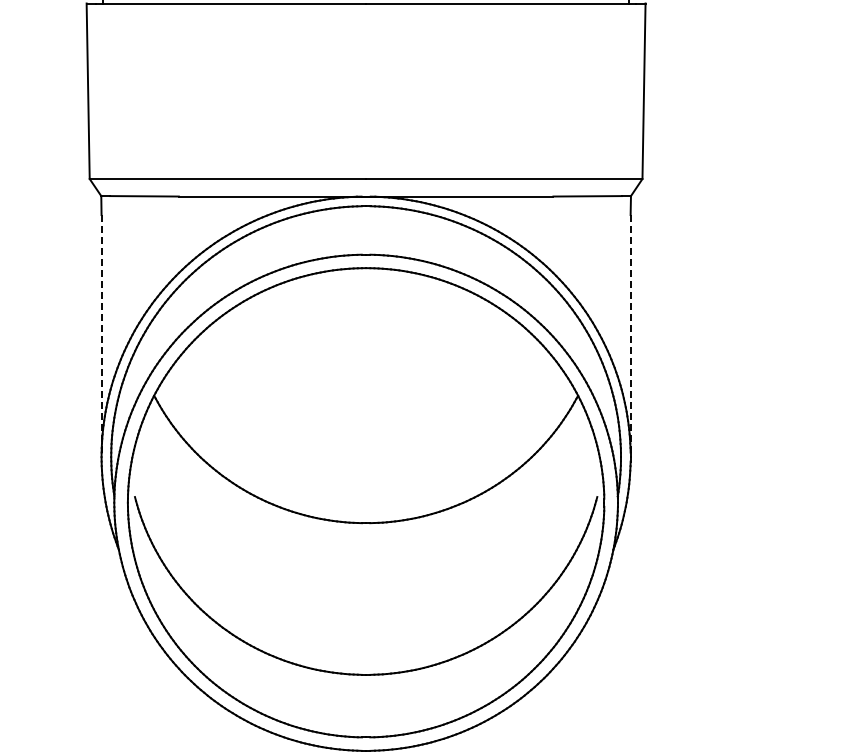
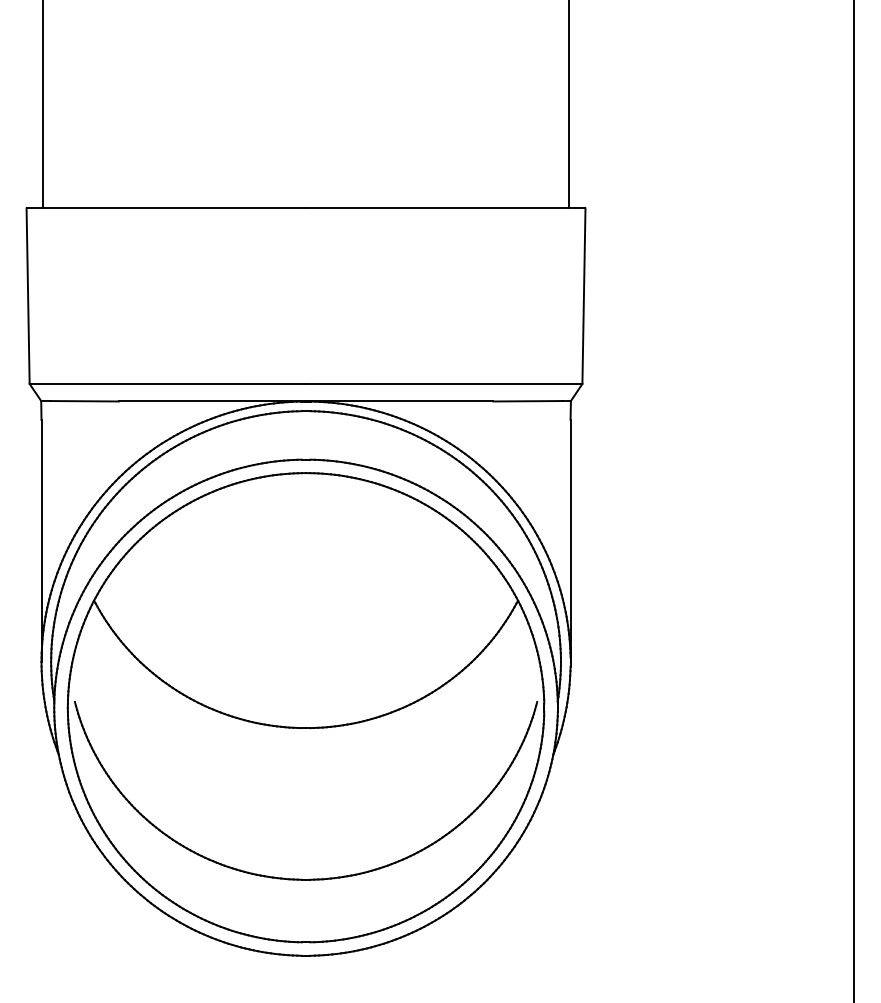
line: (101, 336) -> (41, 541), dashed -> solid
line: (630, 336) -> (570, 541), dashed -> solid

